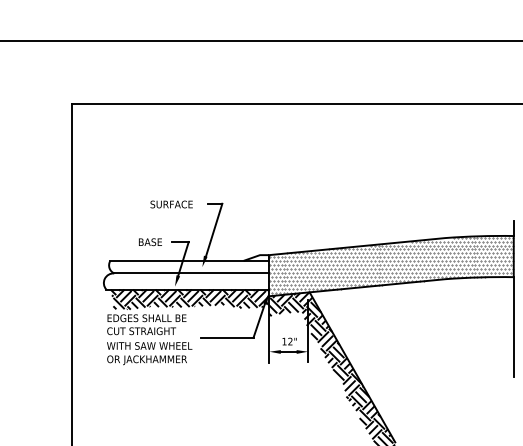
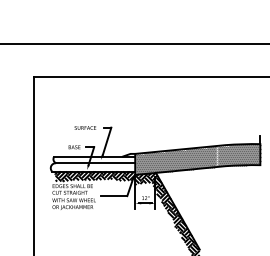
line: (514, 326) -> (260, 190), removed

